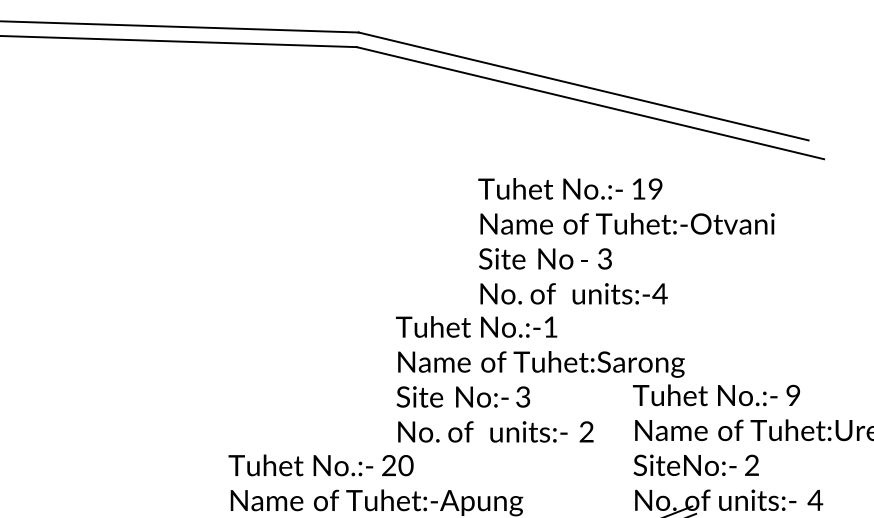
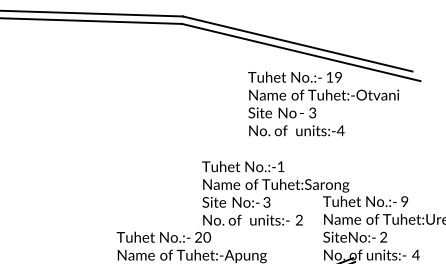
text: (626, 240) -> (323, 103), moved

